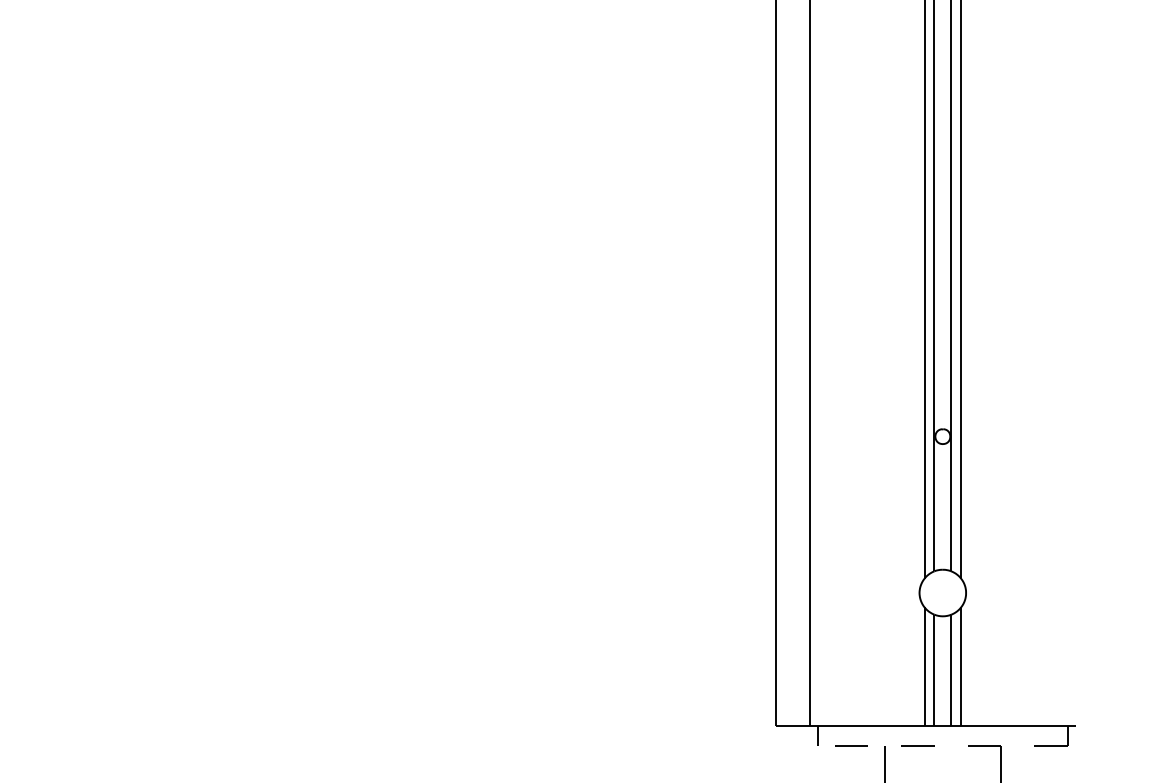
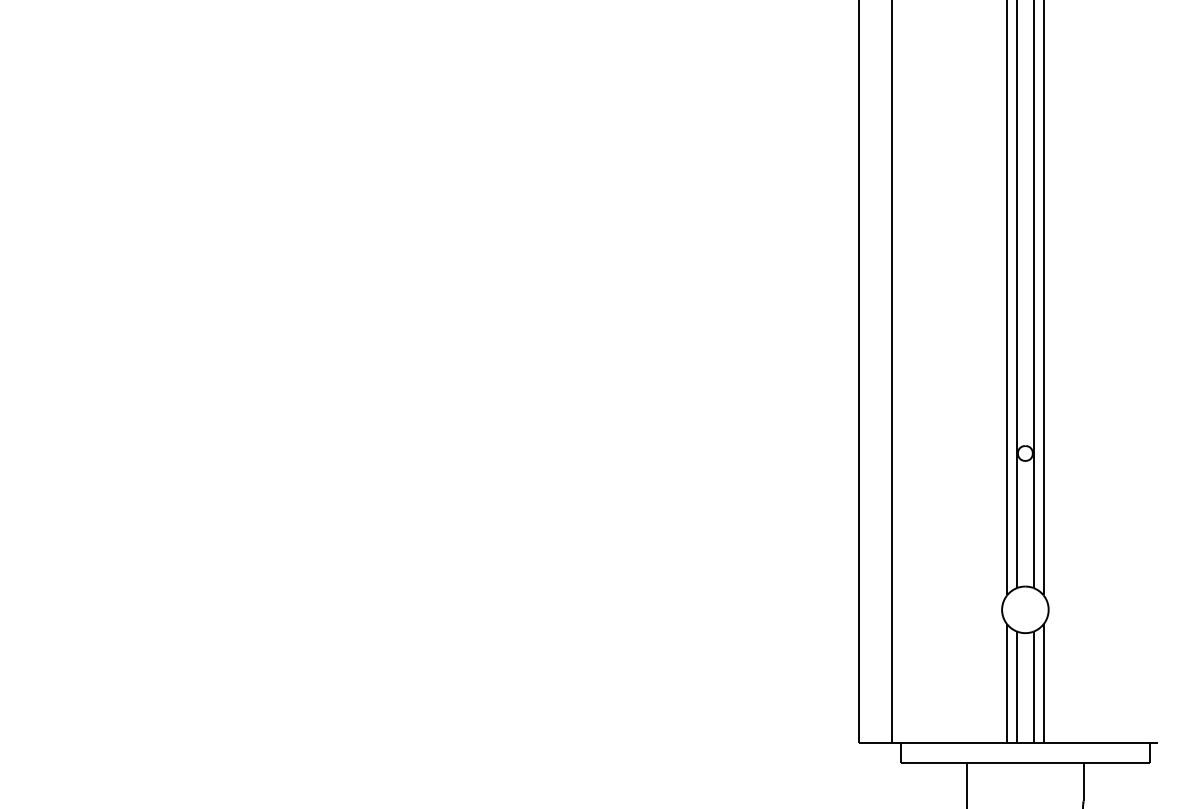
line: (942, 745) -> (1025, 762), dashed -> solid

